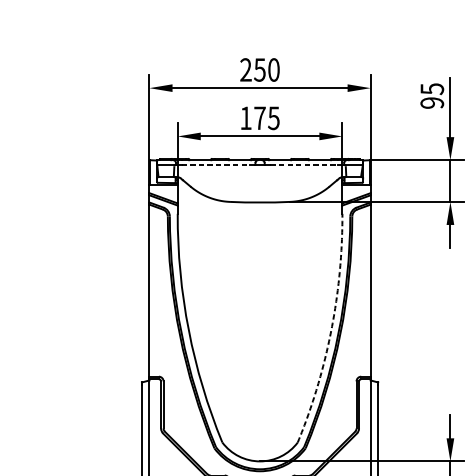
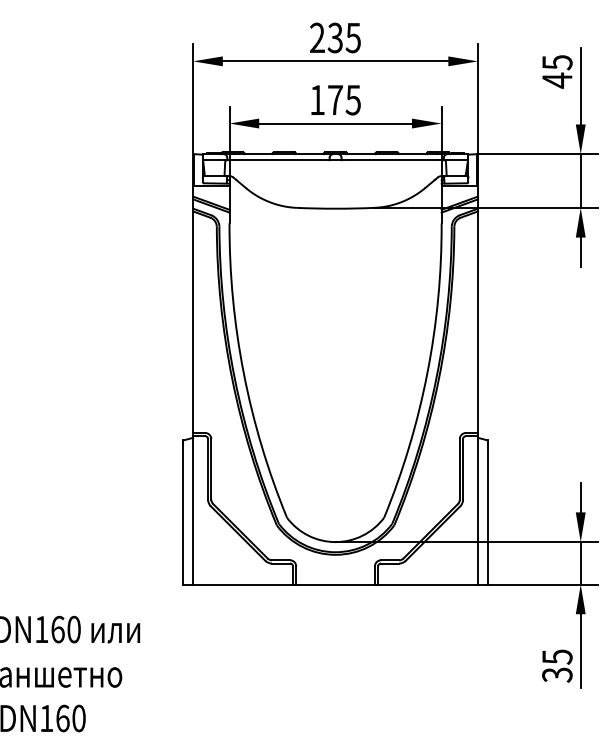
text: (266, 69) -> (344, 37), 250 -> 235
text: (432, 103) -> (557, 80), 95 -> 45
line: (215, 165) -> (278, 160), dashed -> solid
line: (304, 165) -> (392, 160), dashed -> solid
arc: (331, 330) -> (427, 373), dashed -> solid

